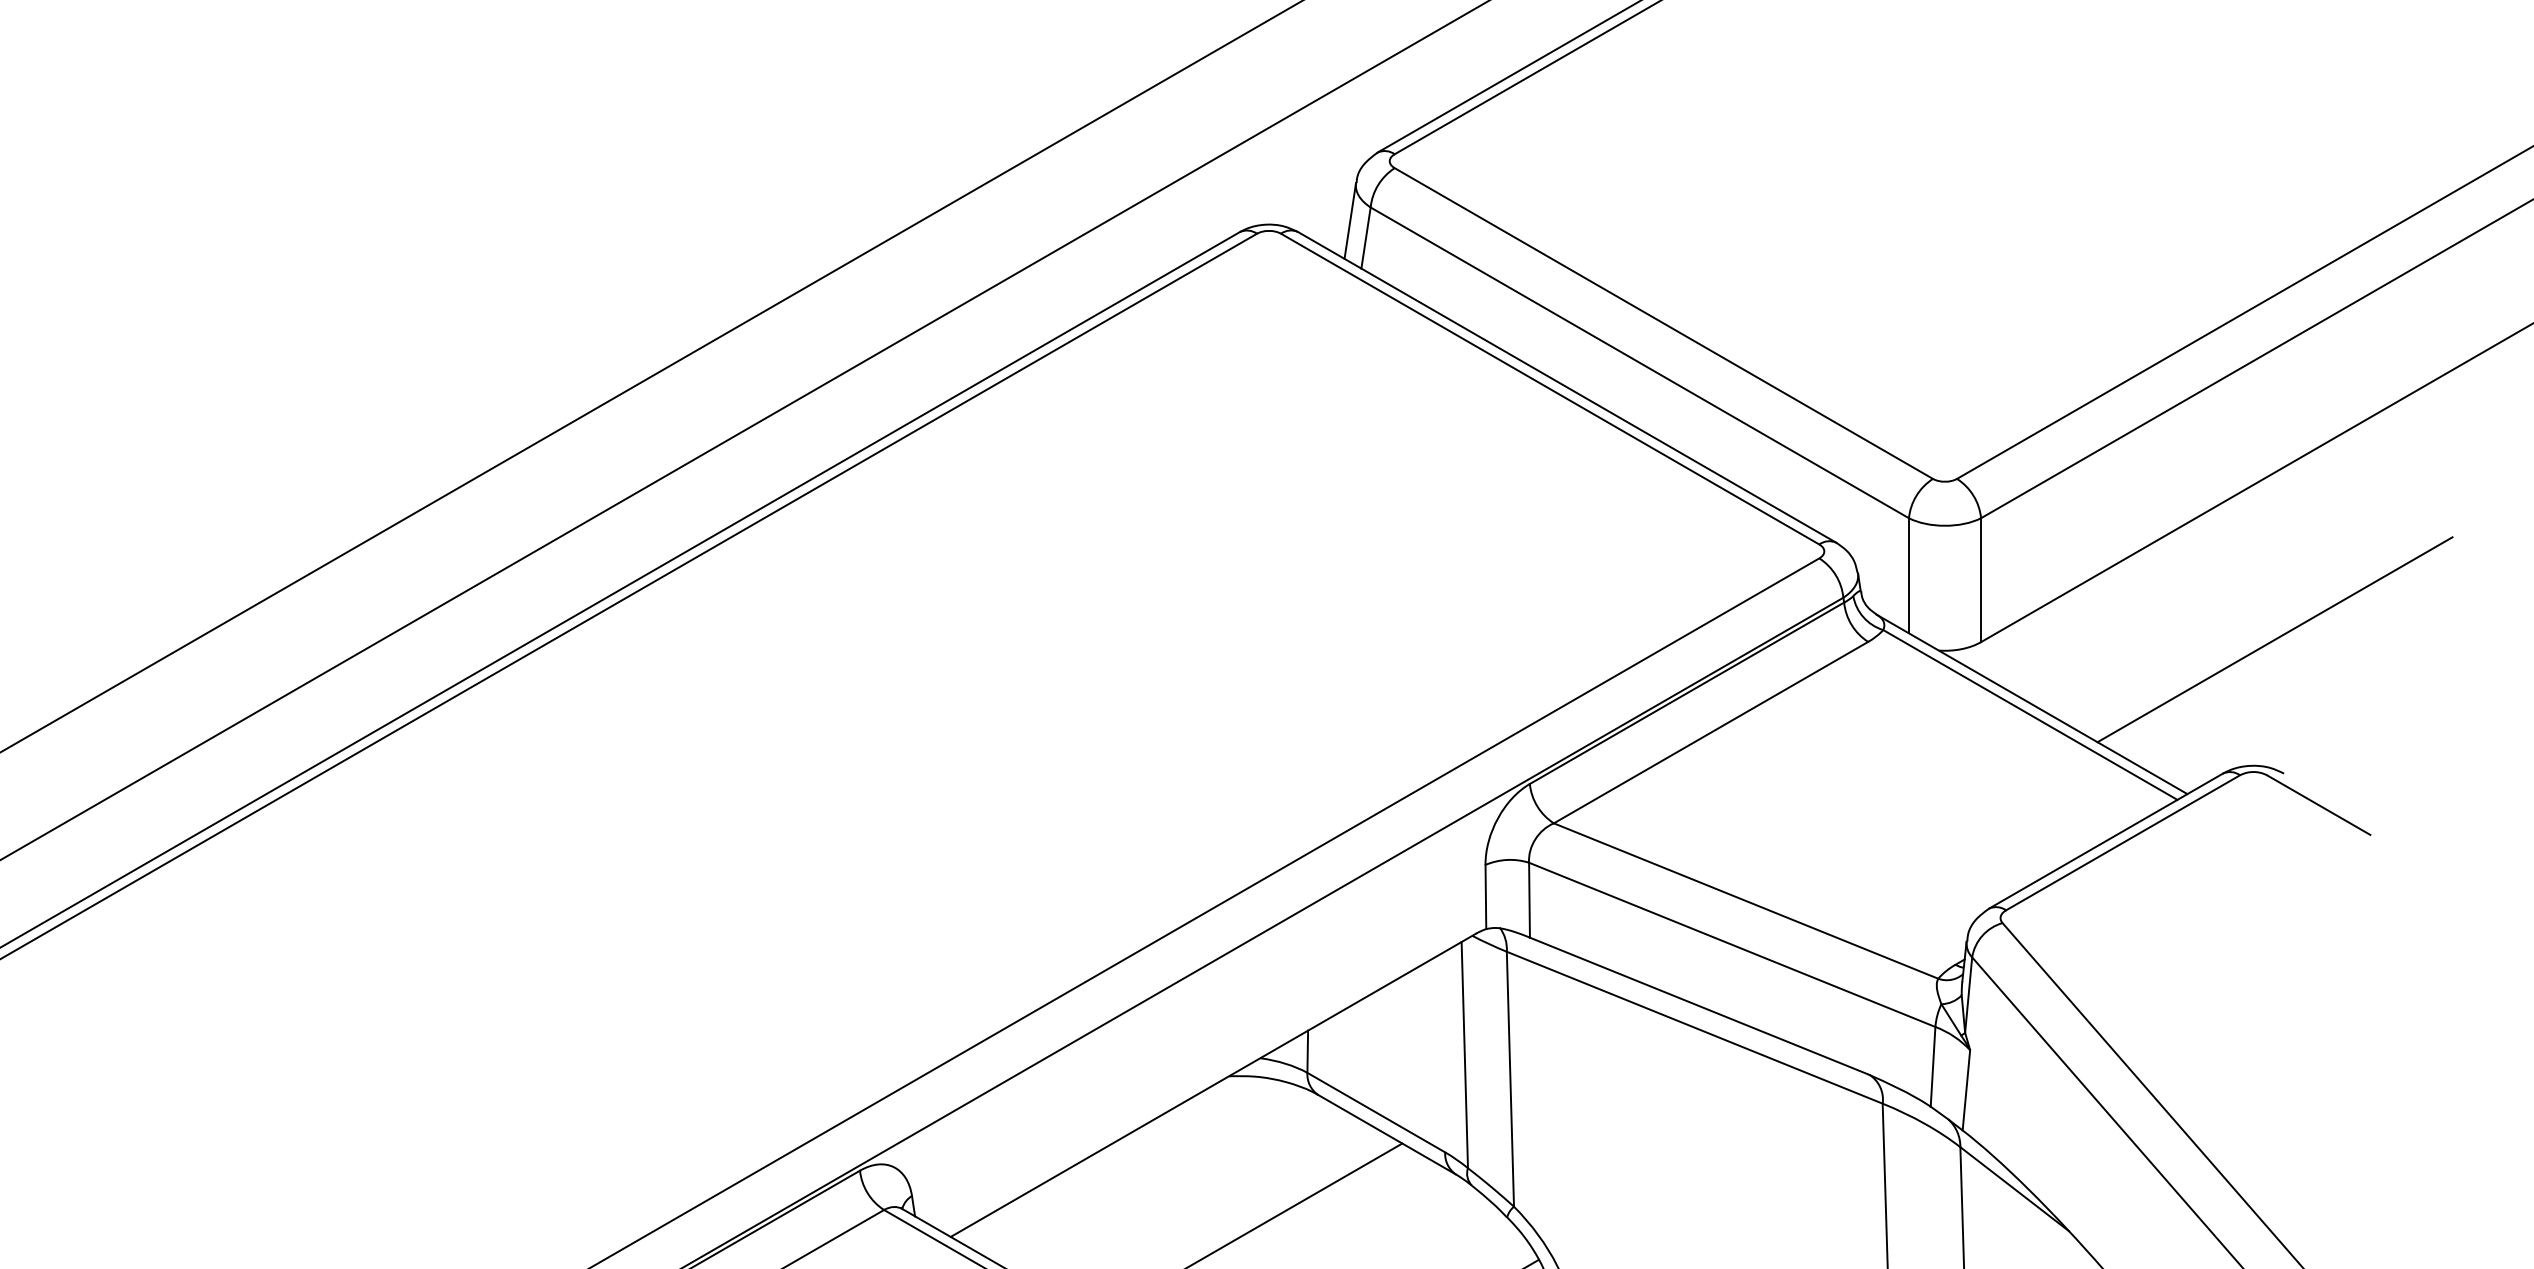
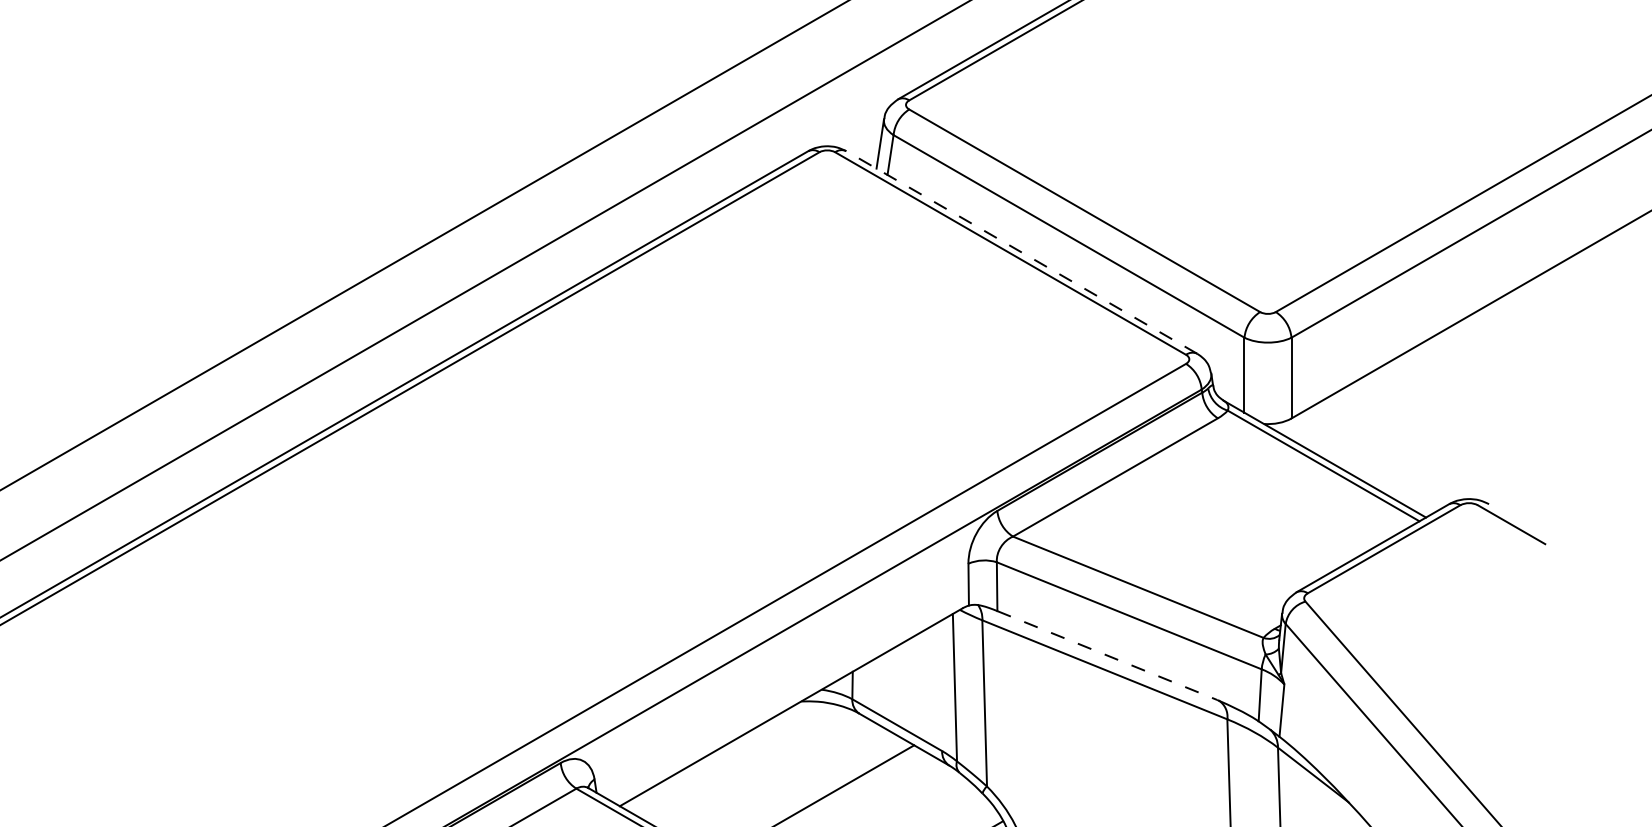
line: (1566, 387) -> (1021, 252), solid -> dashed
line: (2274, 639) -> (1482, 416), removed
line: (1698, 1005) -> (1107, 655), solid -> dashed

